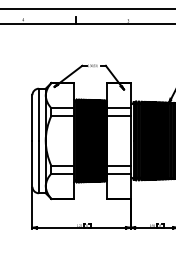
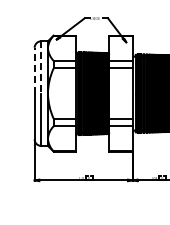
line: (38, 115) -> (40, 68), solid -> dashed
line: (32, 118) -> (34, 71), solid -> dashed

